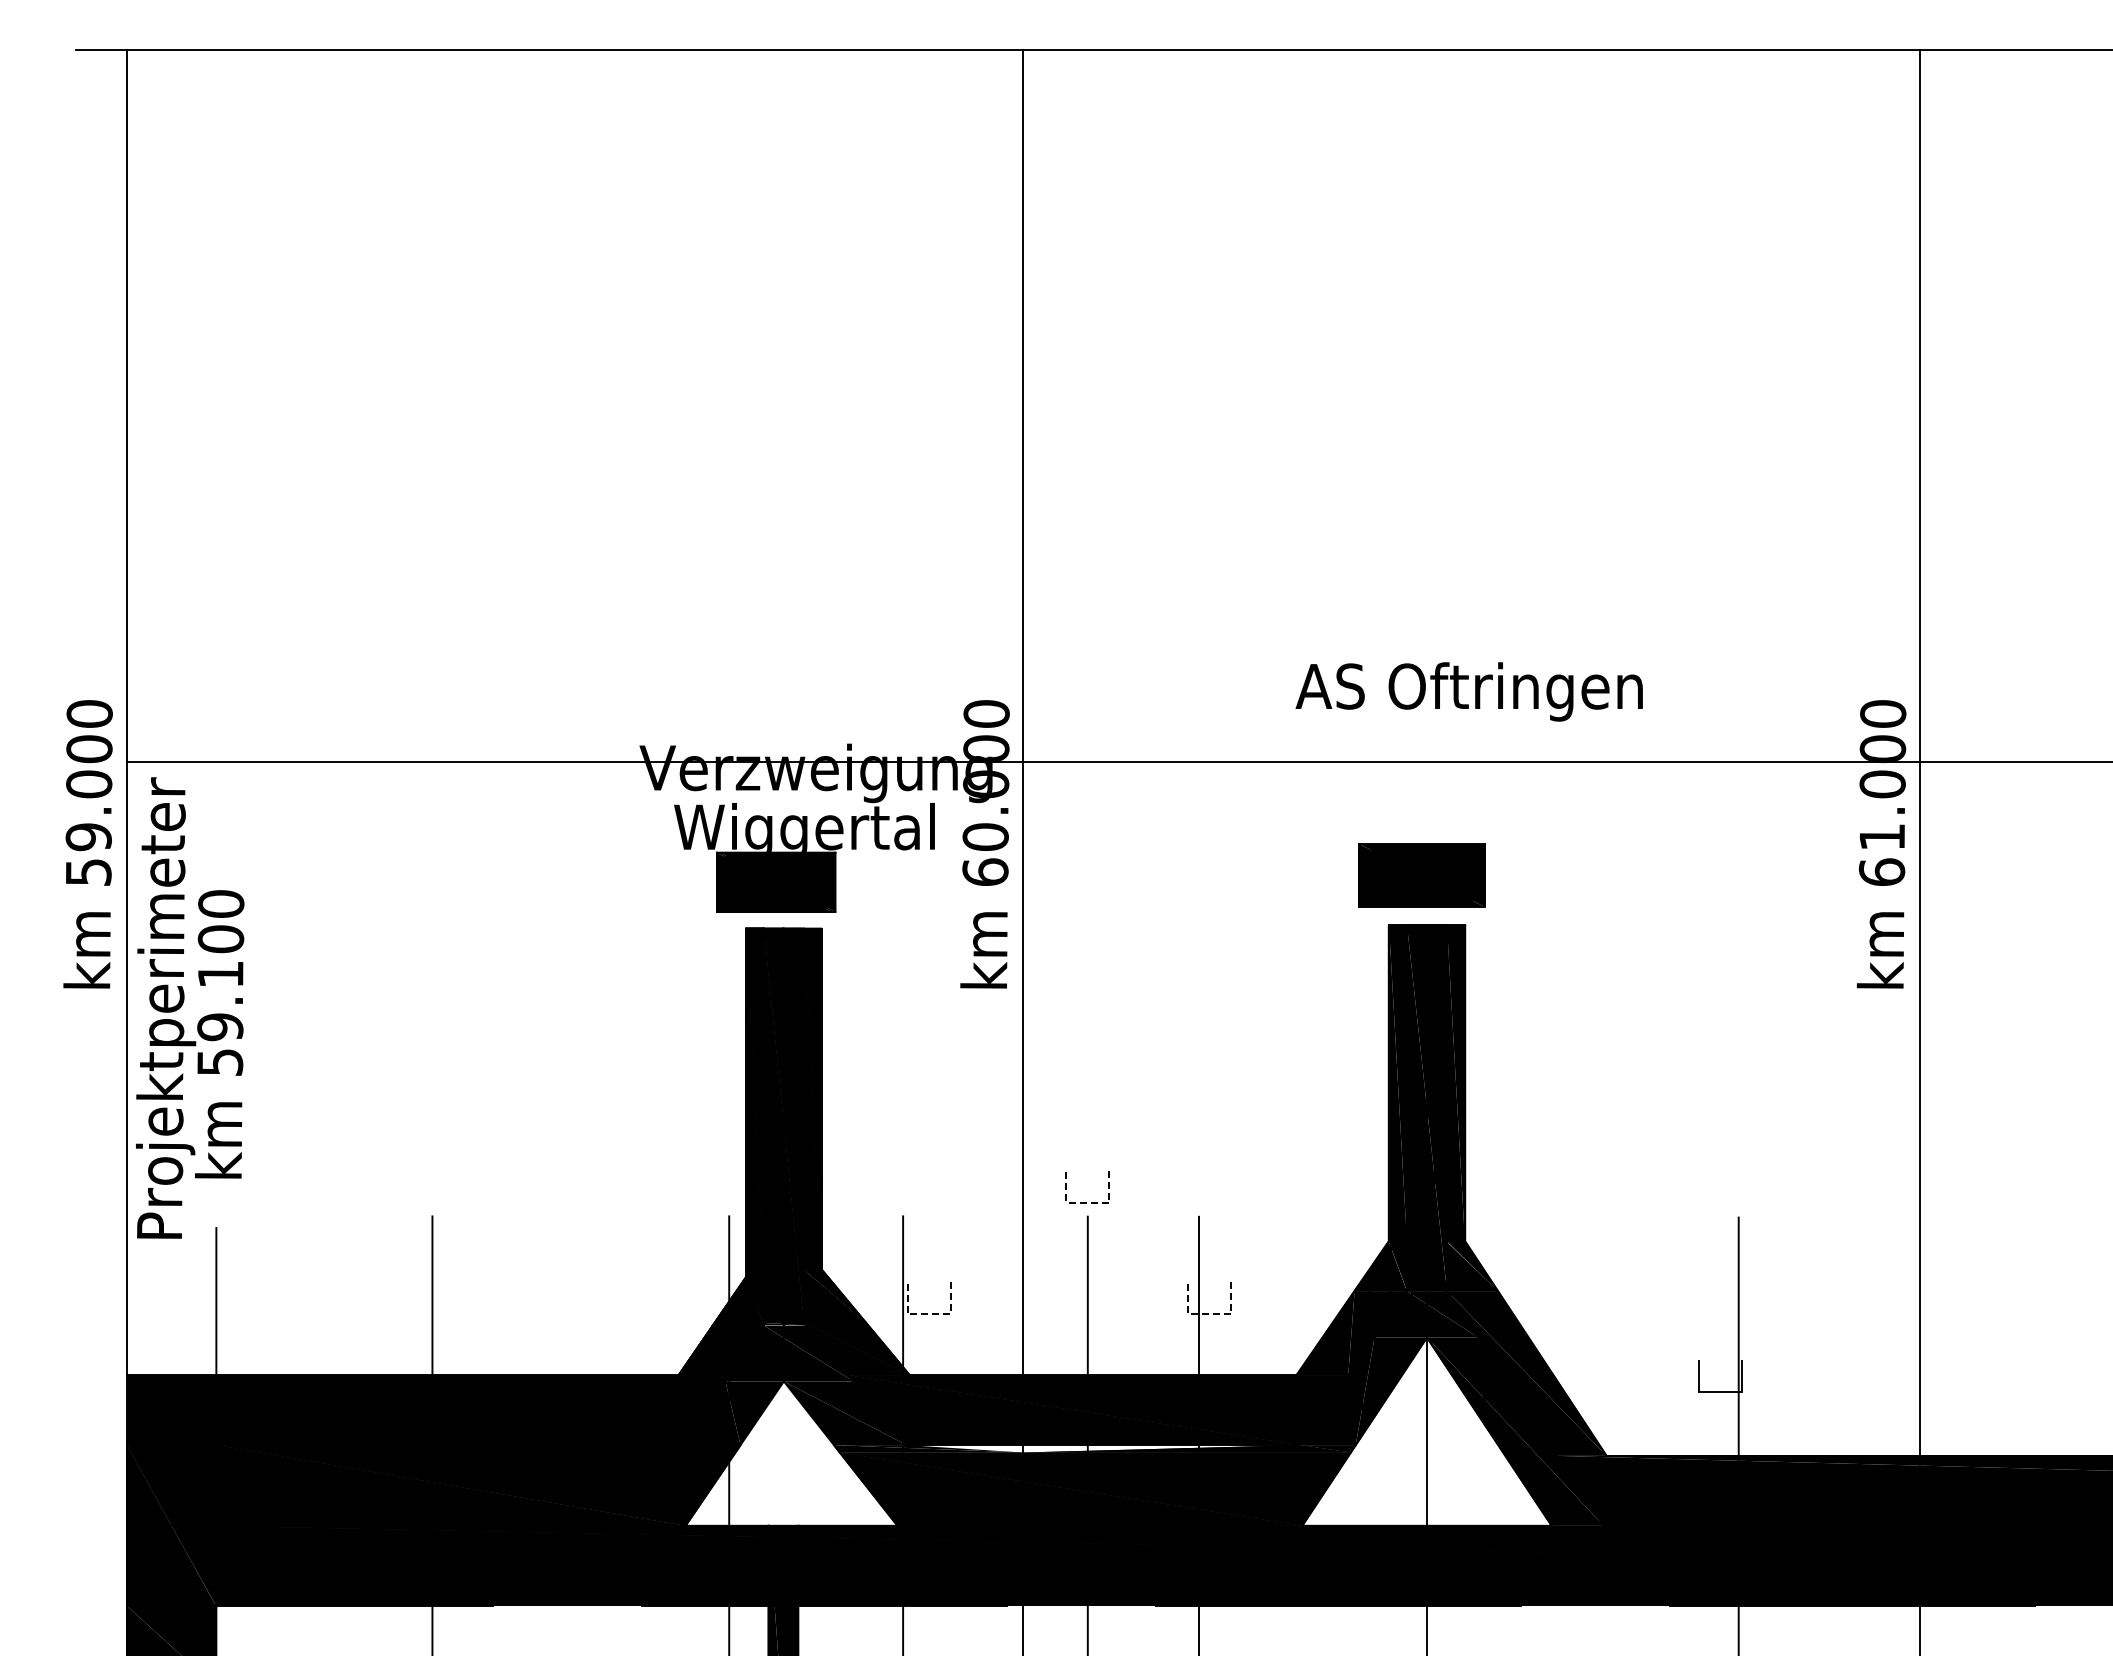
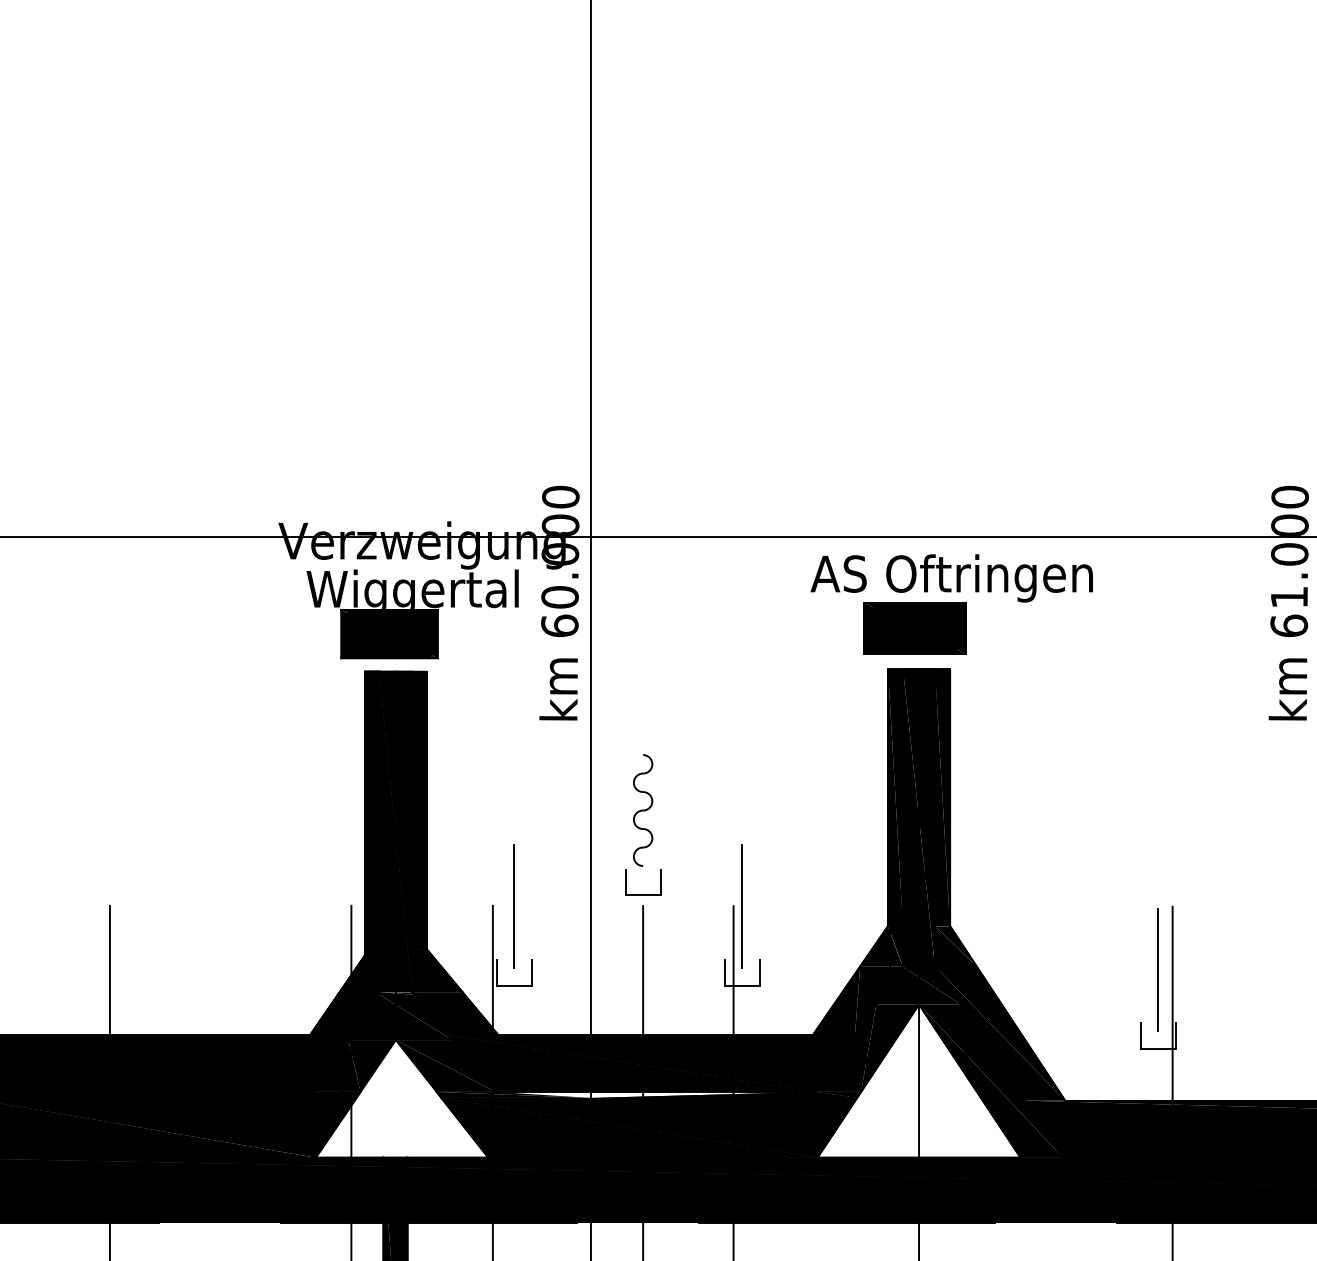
text: (1468, 691) -> (951, 578), moved
part: (1087, 1099) -> (642, 810), added
line: (1087, 1203) -> (642, 895), dashed -> solid
line: (928, 1217) -> (513, 906), added
line: (1209, 1217) -> (742, 906), added
line: (1720, 1294) -> (1157, 969), added
line: (929, 1314) -> (514, 985), dashed -> solid
line: (1209, 1314) -> (742, 985), dashed -> solid

